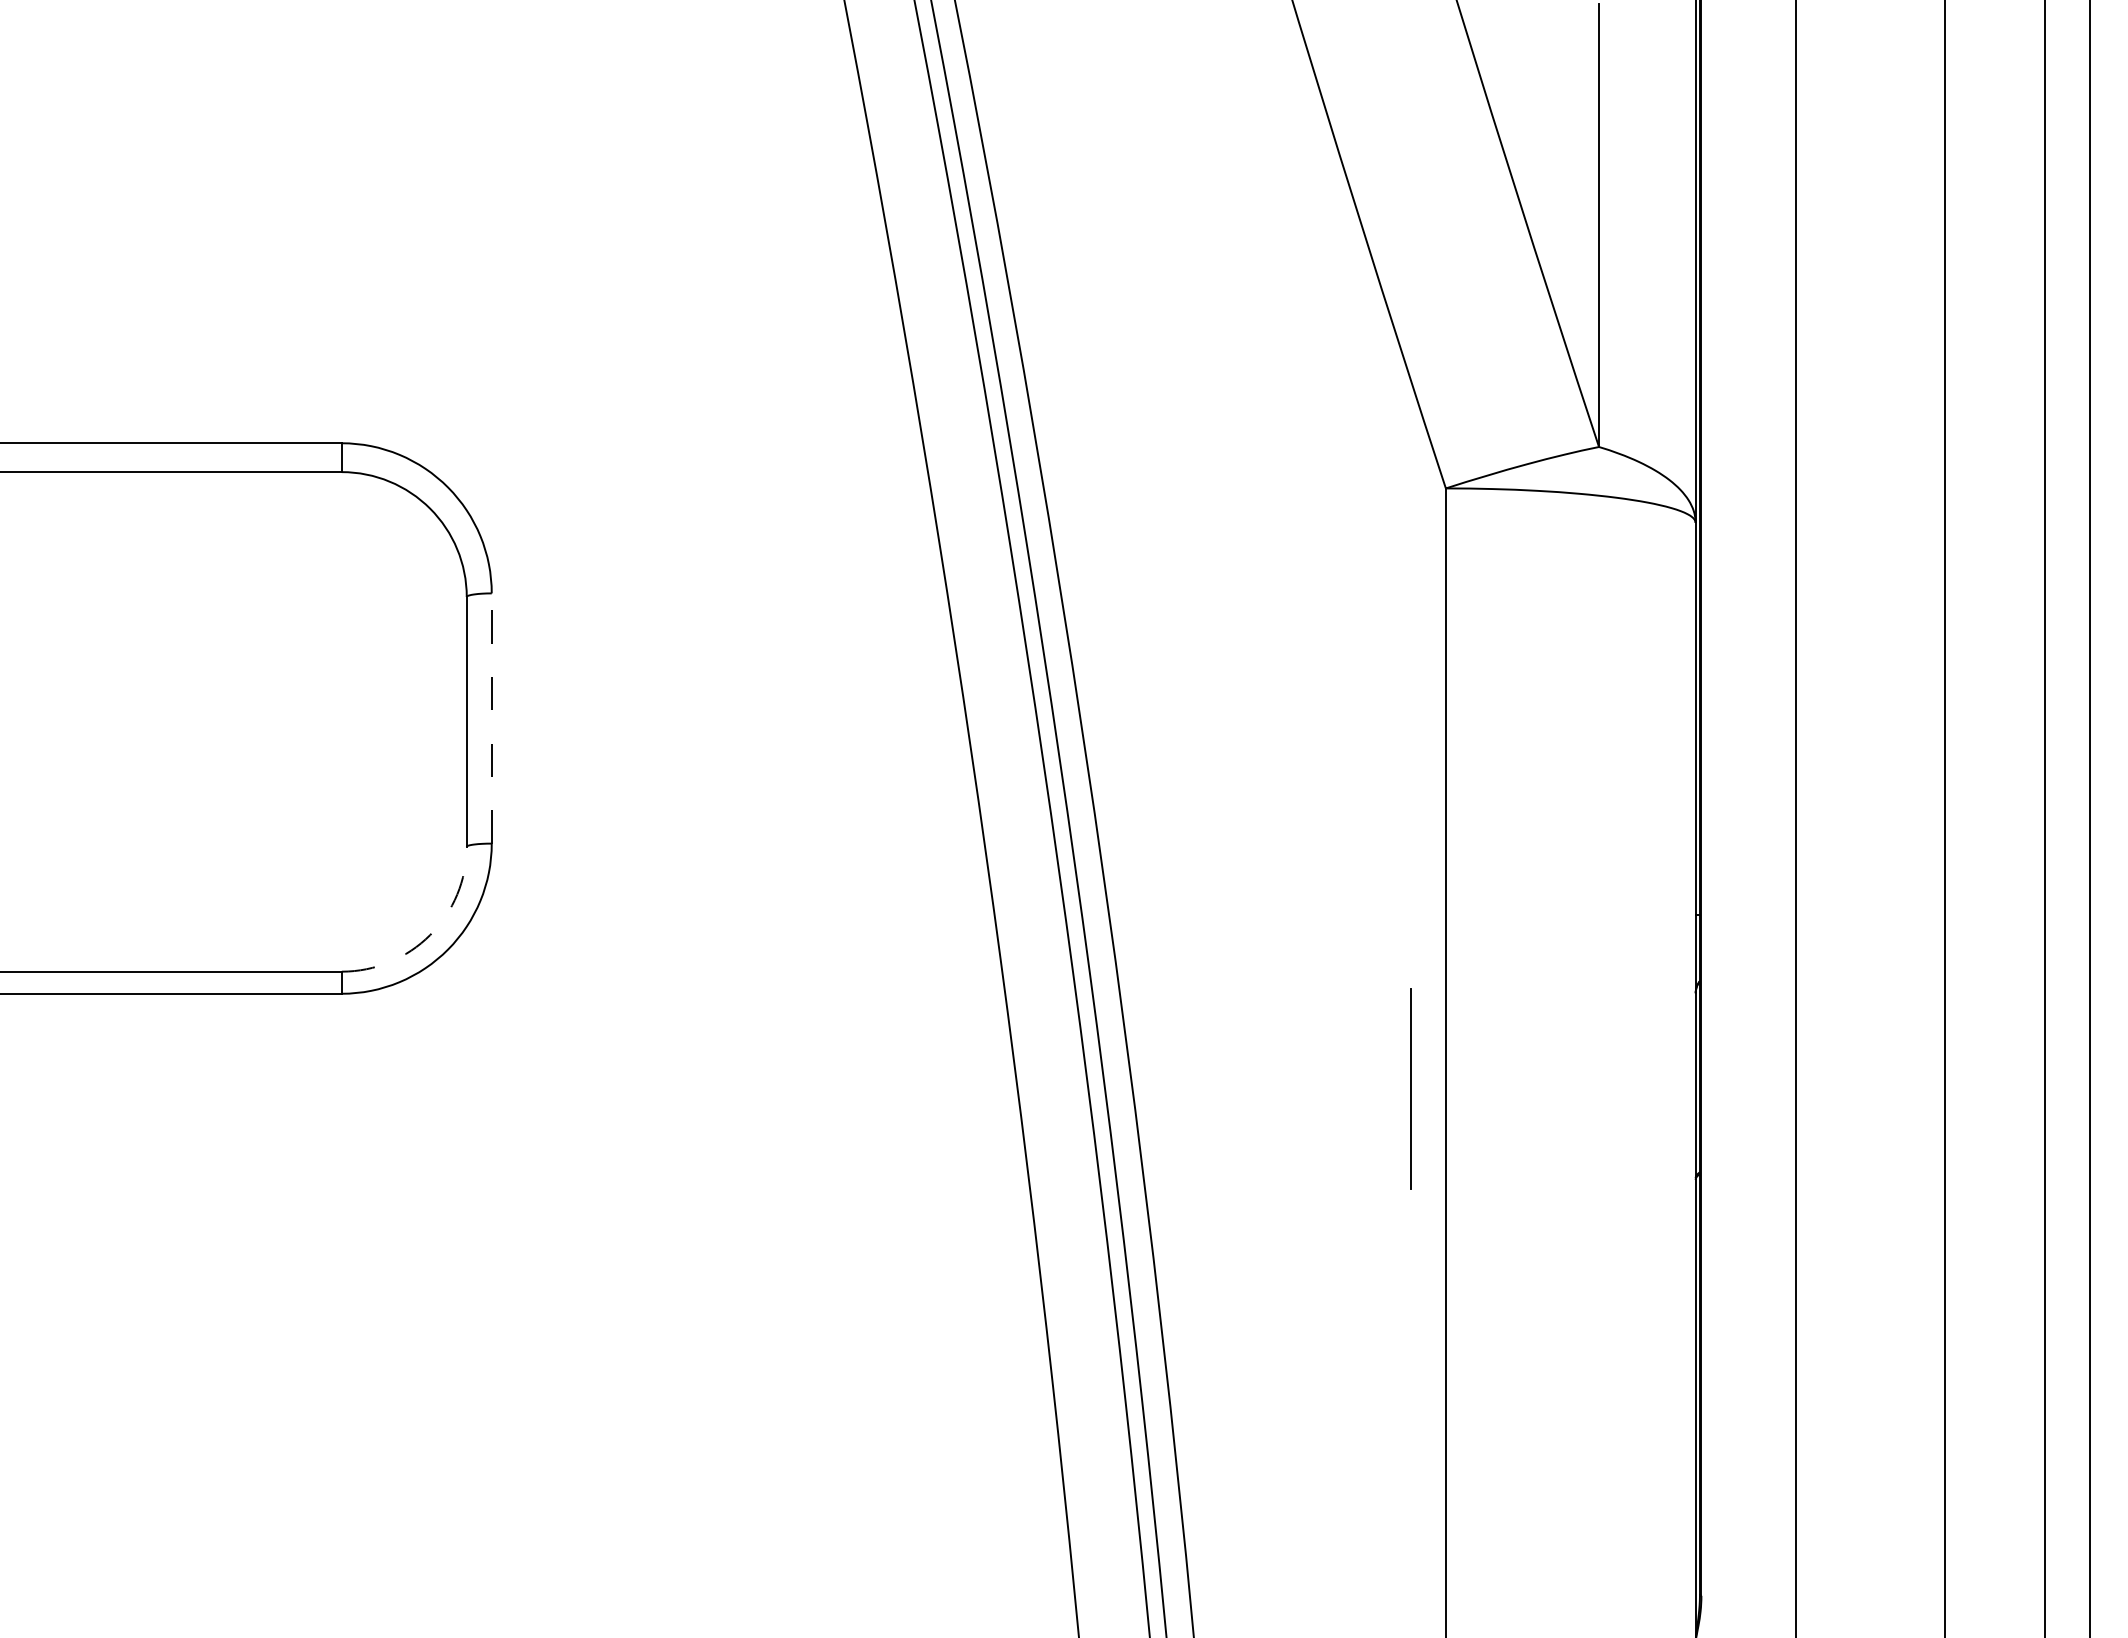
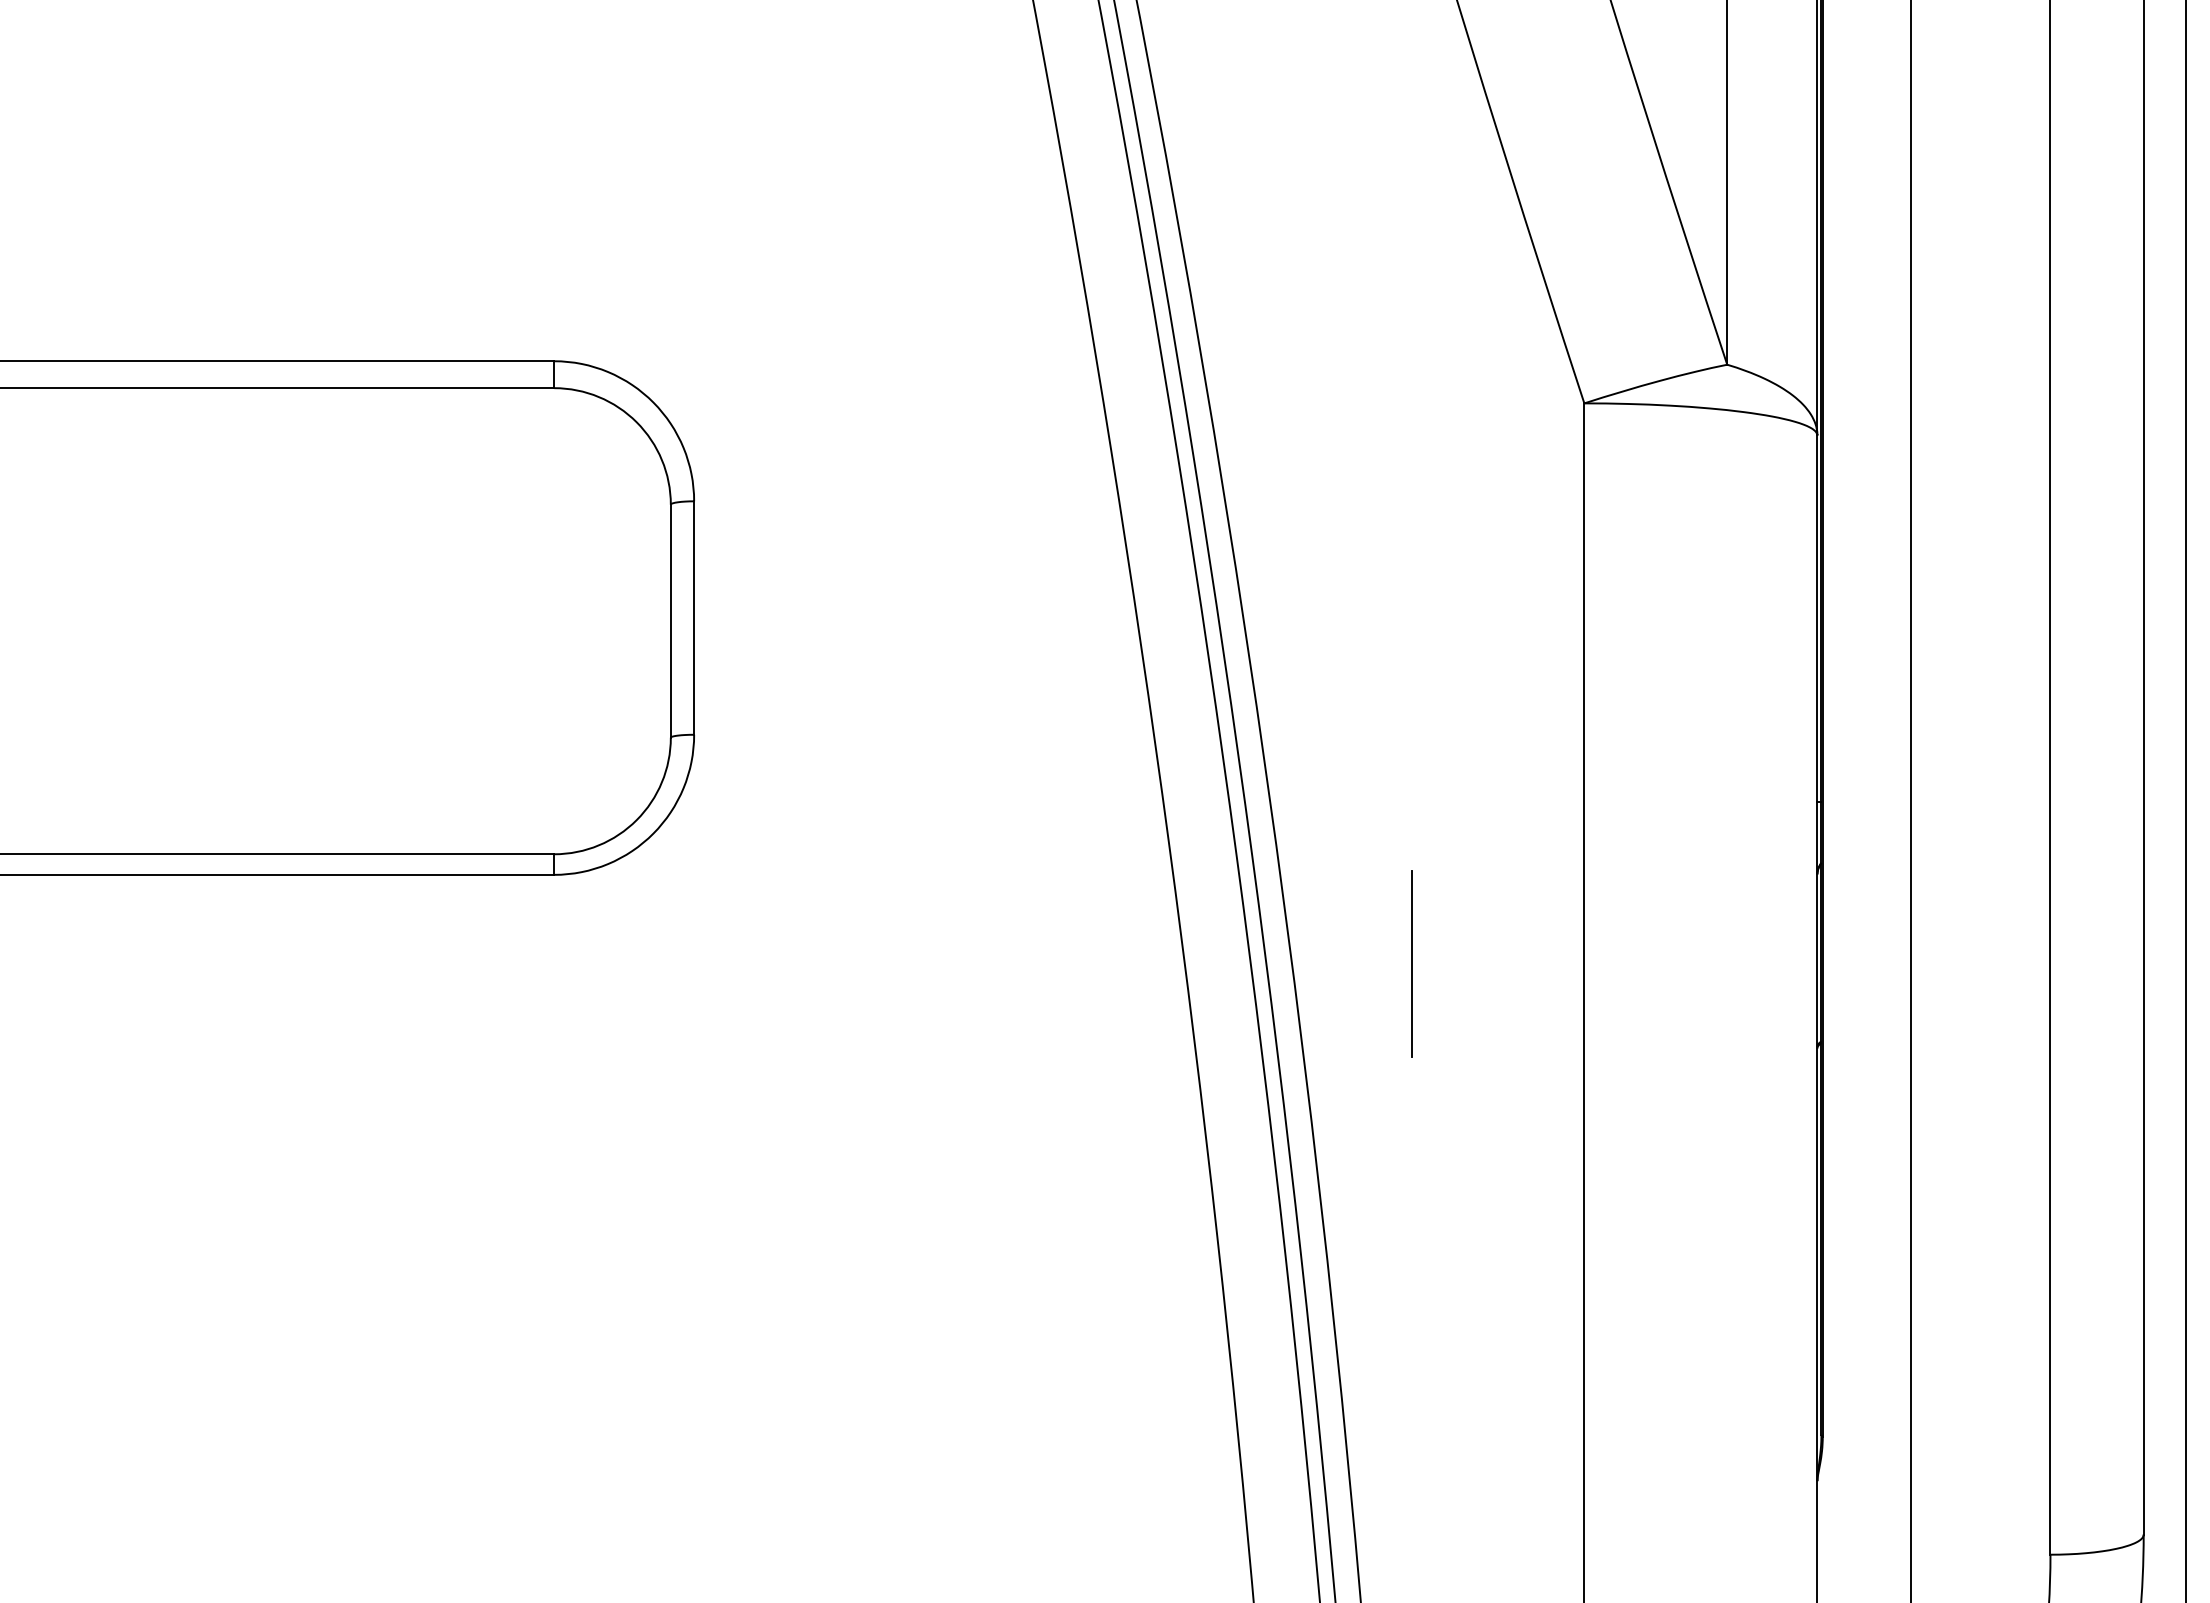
line: (492, 718) -> (694, 618), dashed -> solid
arc: (429, 935) -> (636, 820), dashed -> solid
line: (1410, 1088) -> (1411, 963), moved

